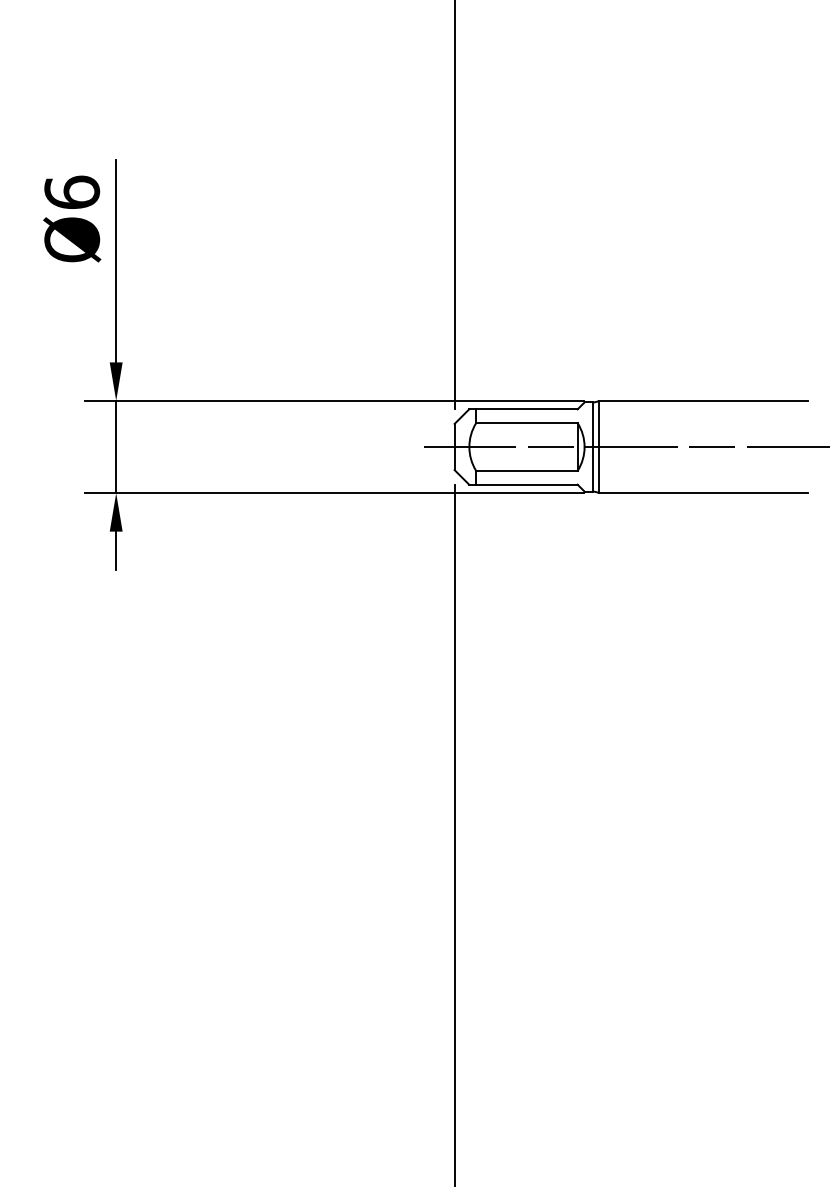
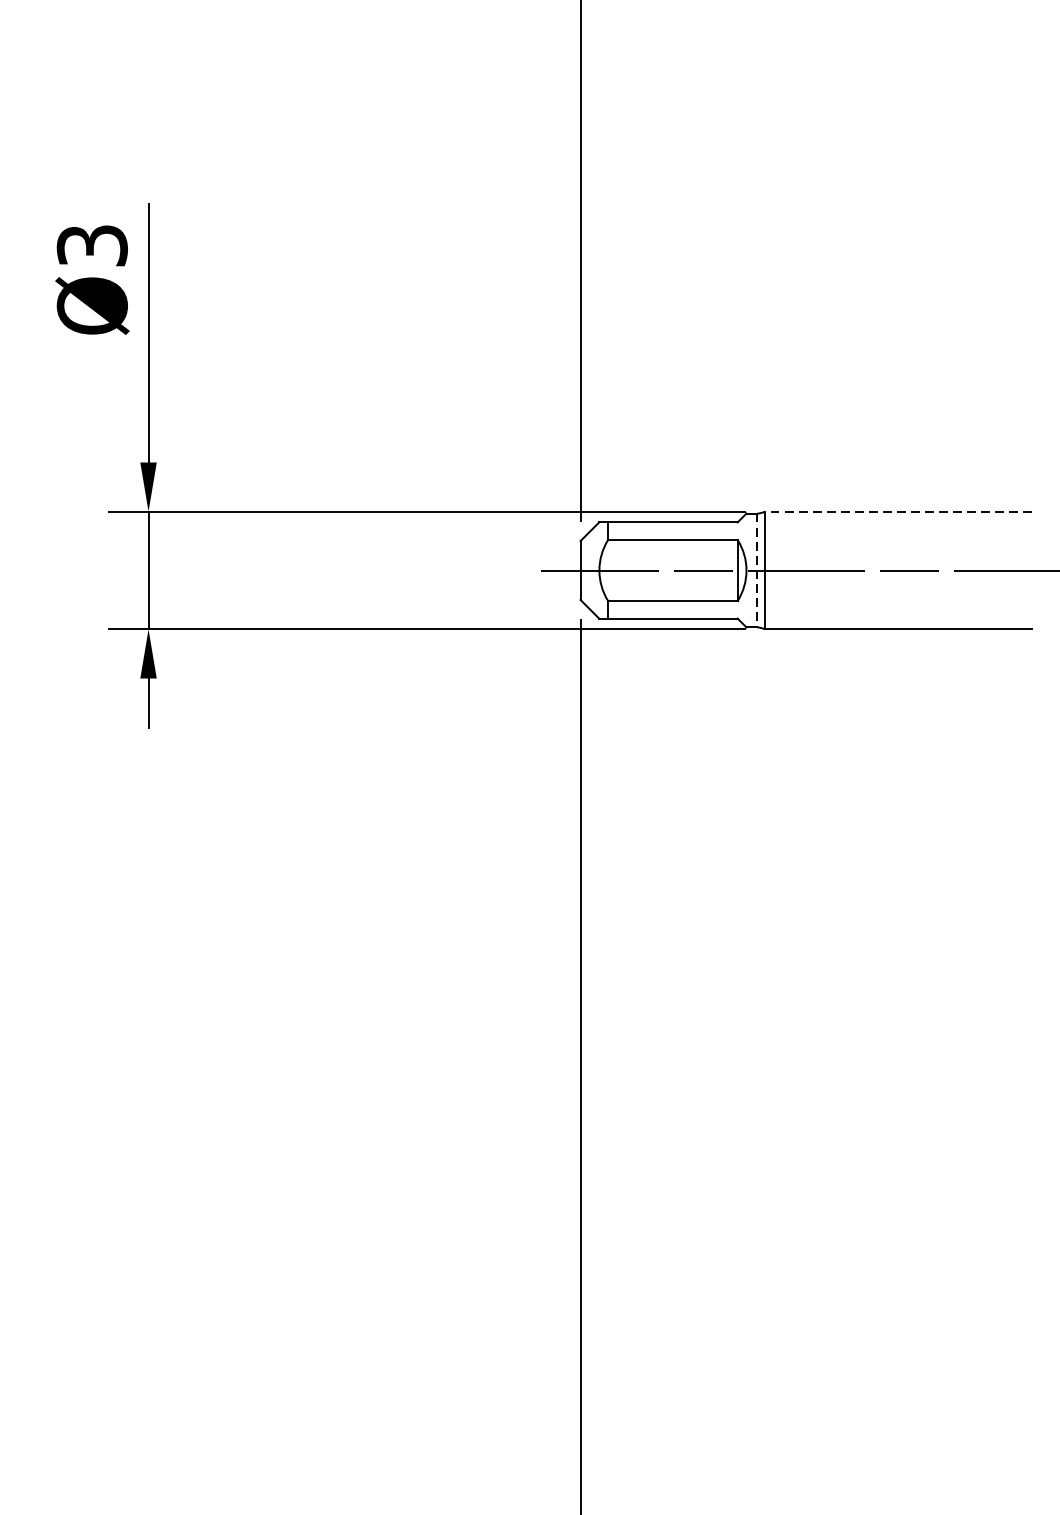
text: (72, 191) -> (92, 244), Ø6 -> Ø3
line: (703, 400) -> (898, 511), solid -> dashed
line: (593, 447) -> (757, 571), solid -> dashed

